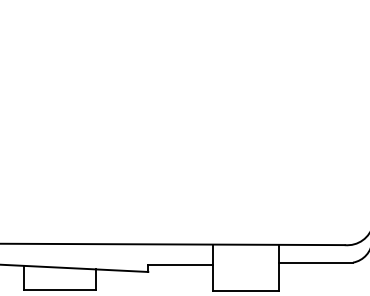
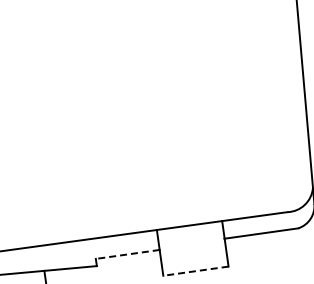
line: (180, 264) -> (127, 254), solid -> dashed
line: (245, 290) -> (195, 270), solid -> dashed

